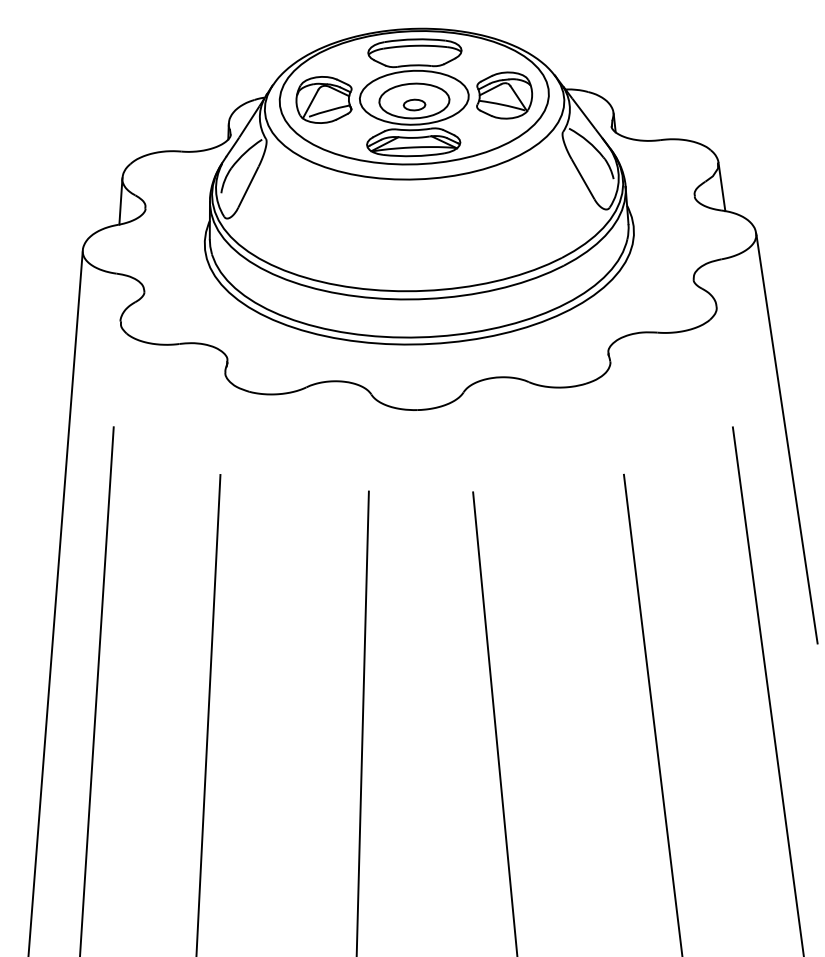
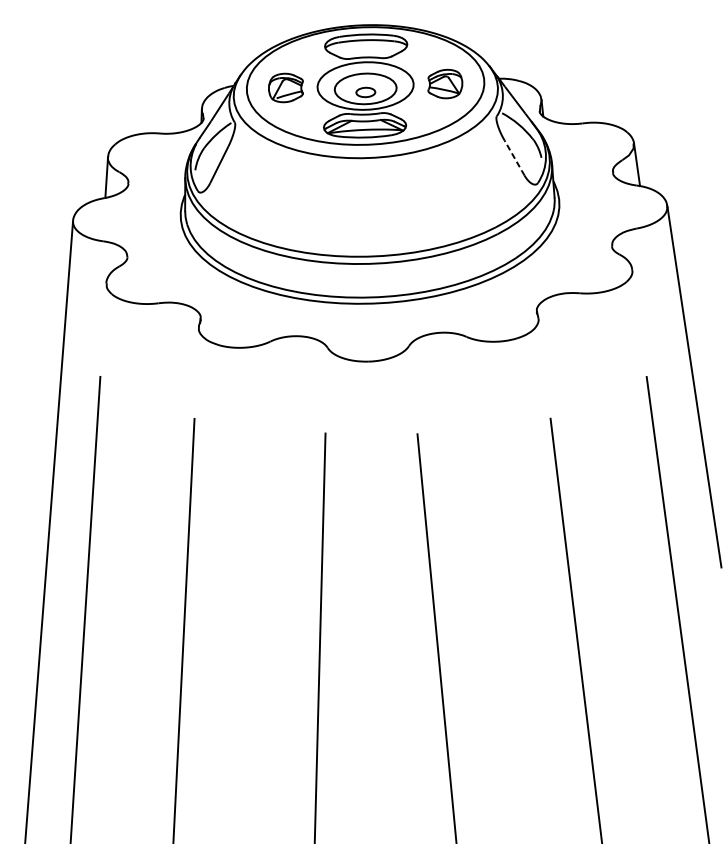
part: (504, 95) -> (445, 84), size x0.7
part: (323, 99) -> (285, 87), size x0.7
line: (583, 179) -> (514, 158), solid -> dashed

